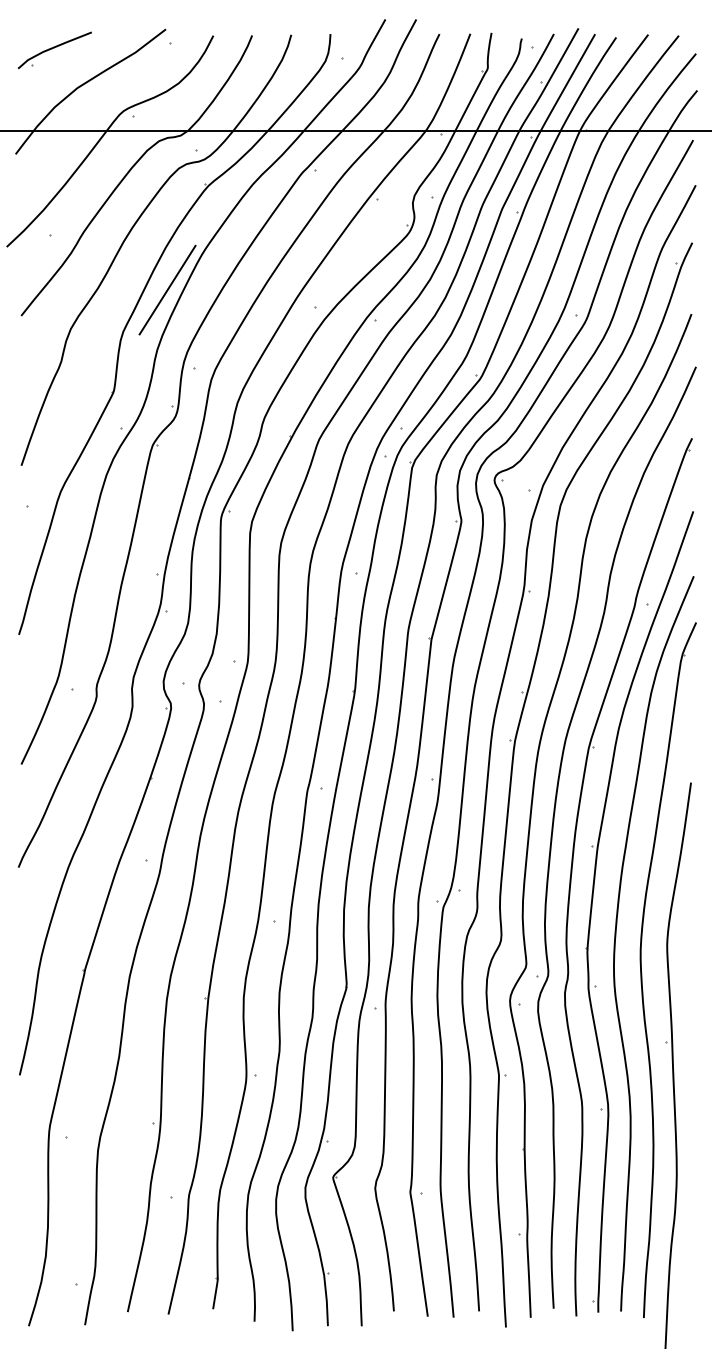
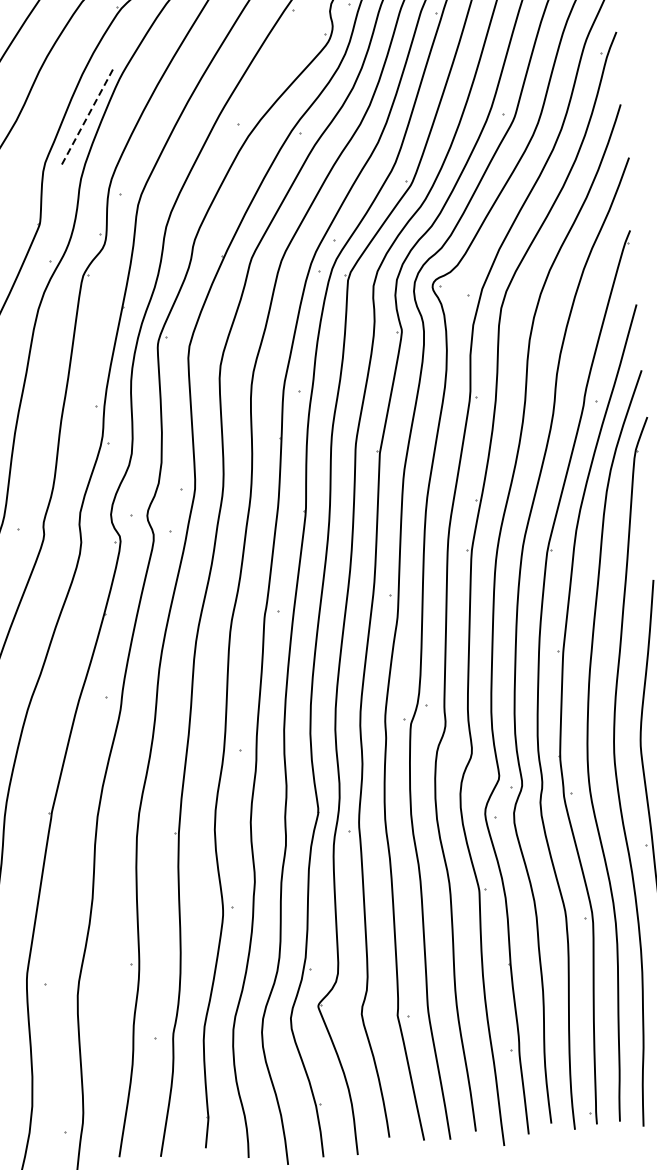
line: (167, 290) -> (87, 117), solid -> dashed

